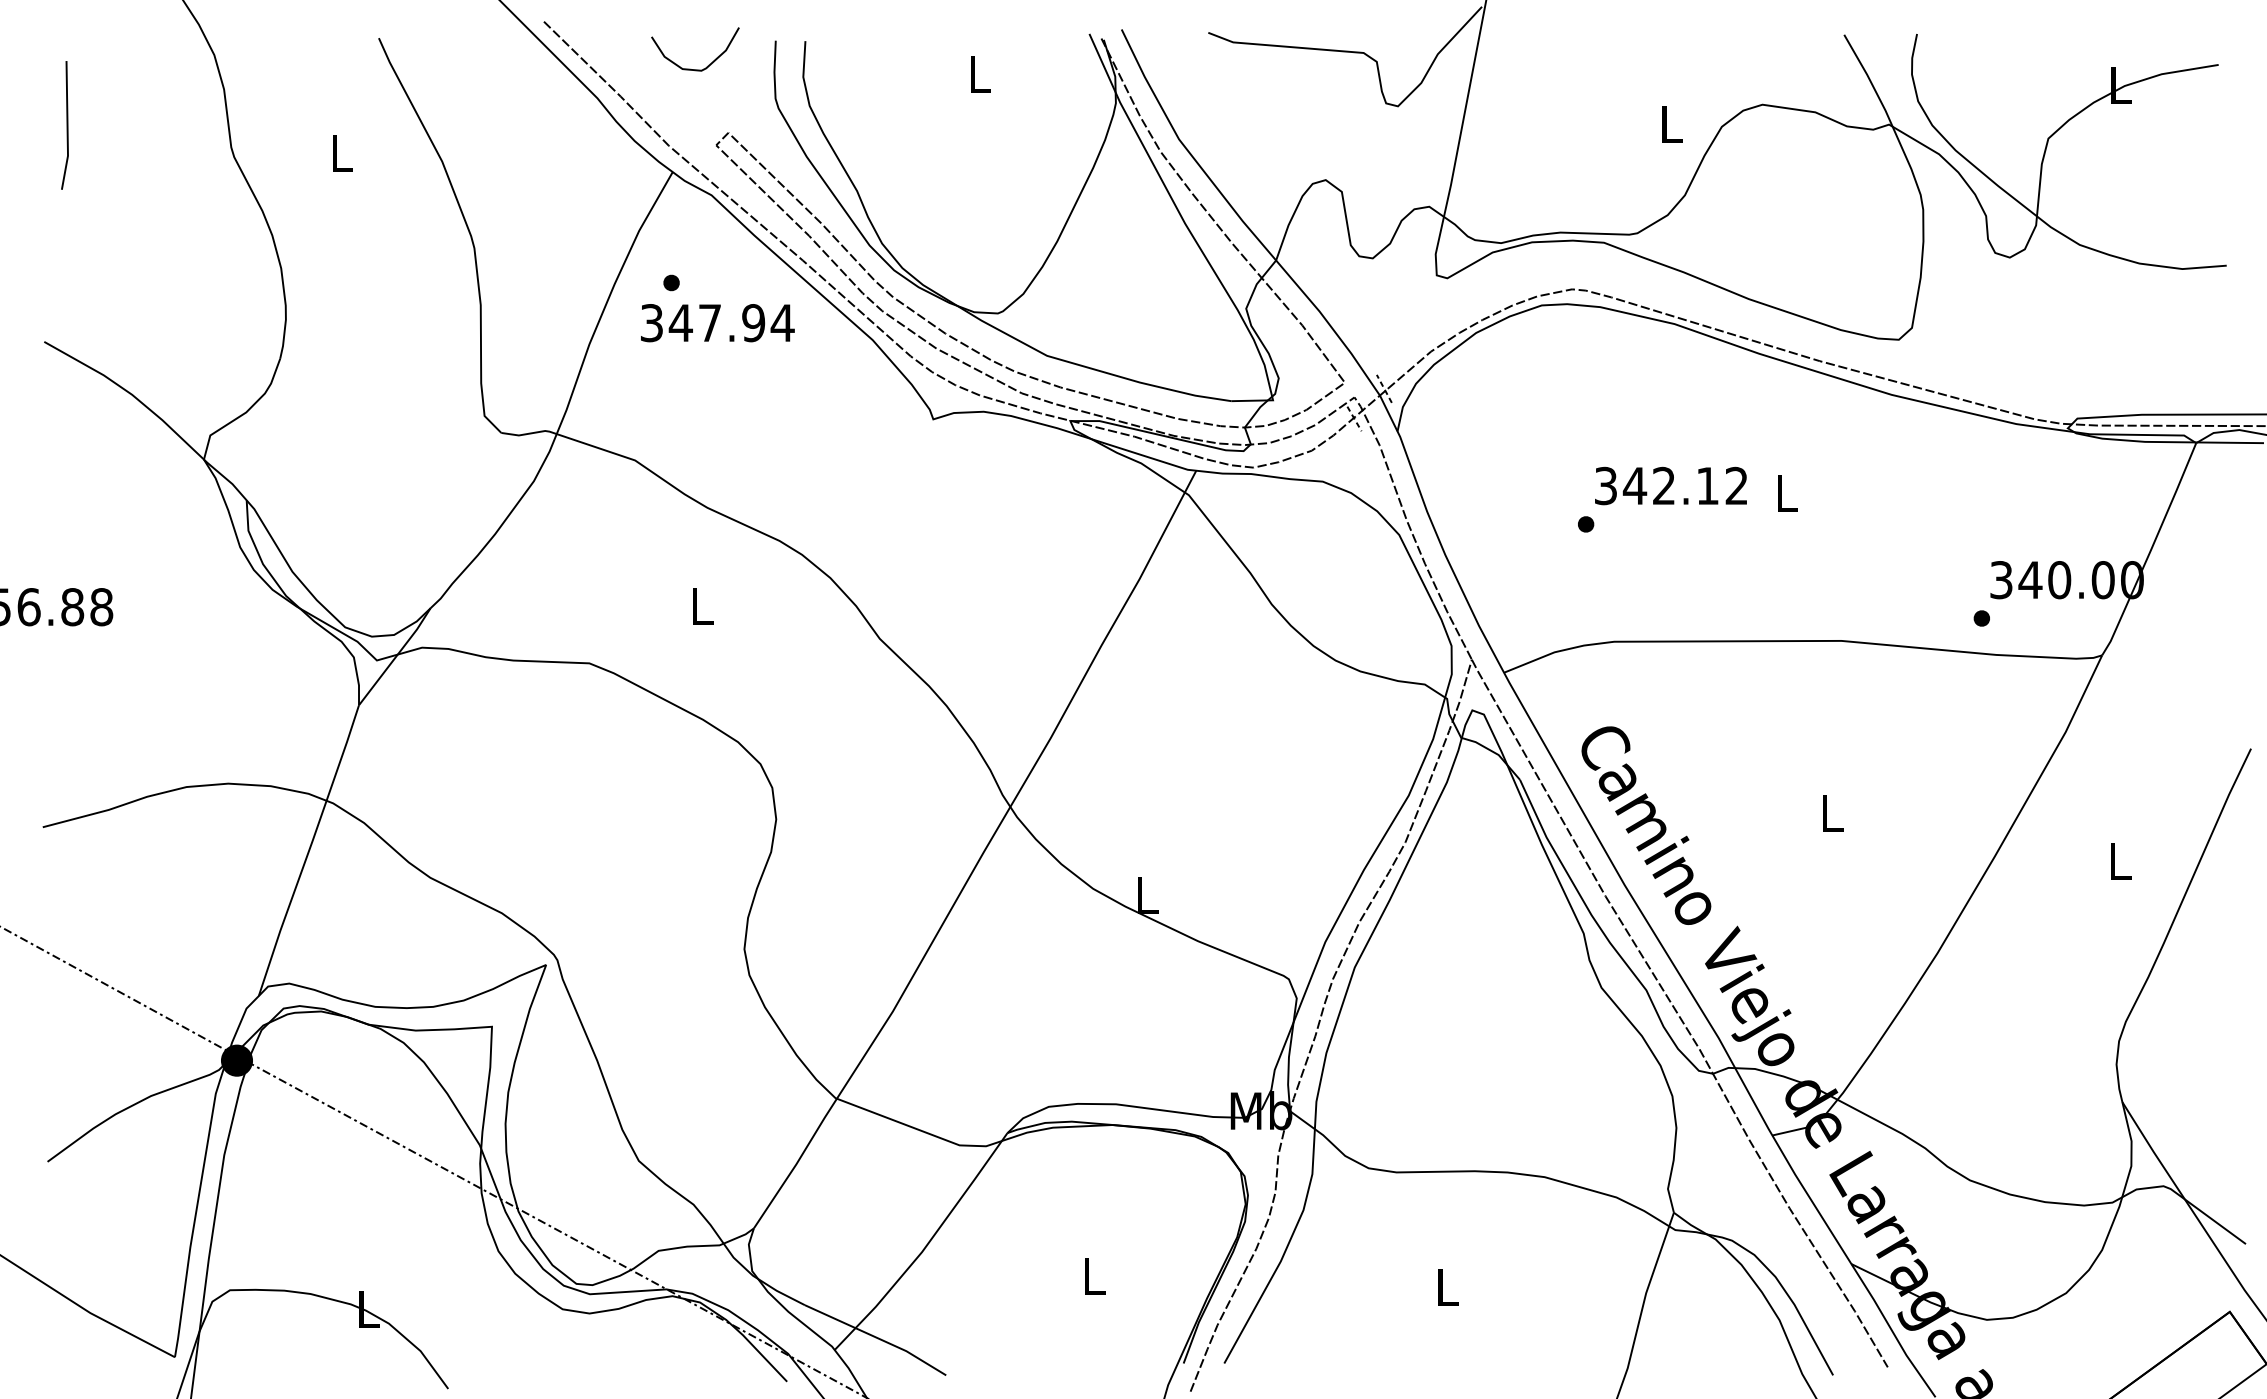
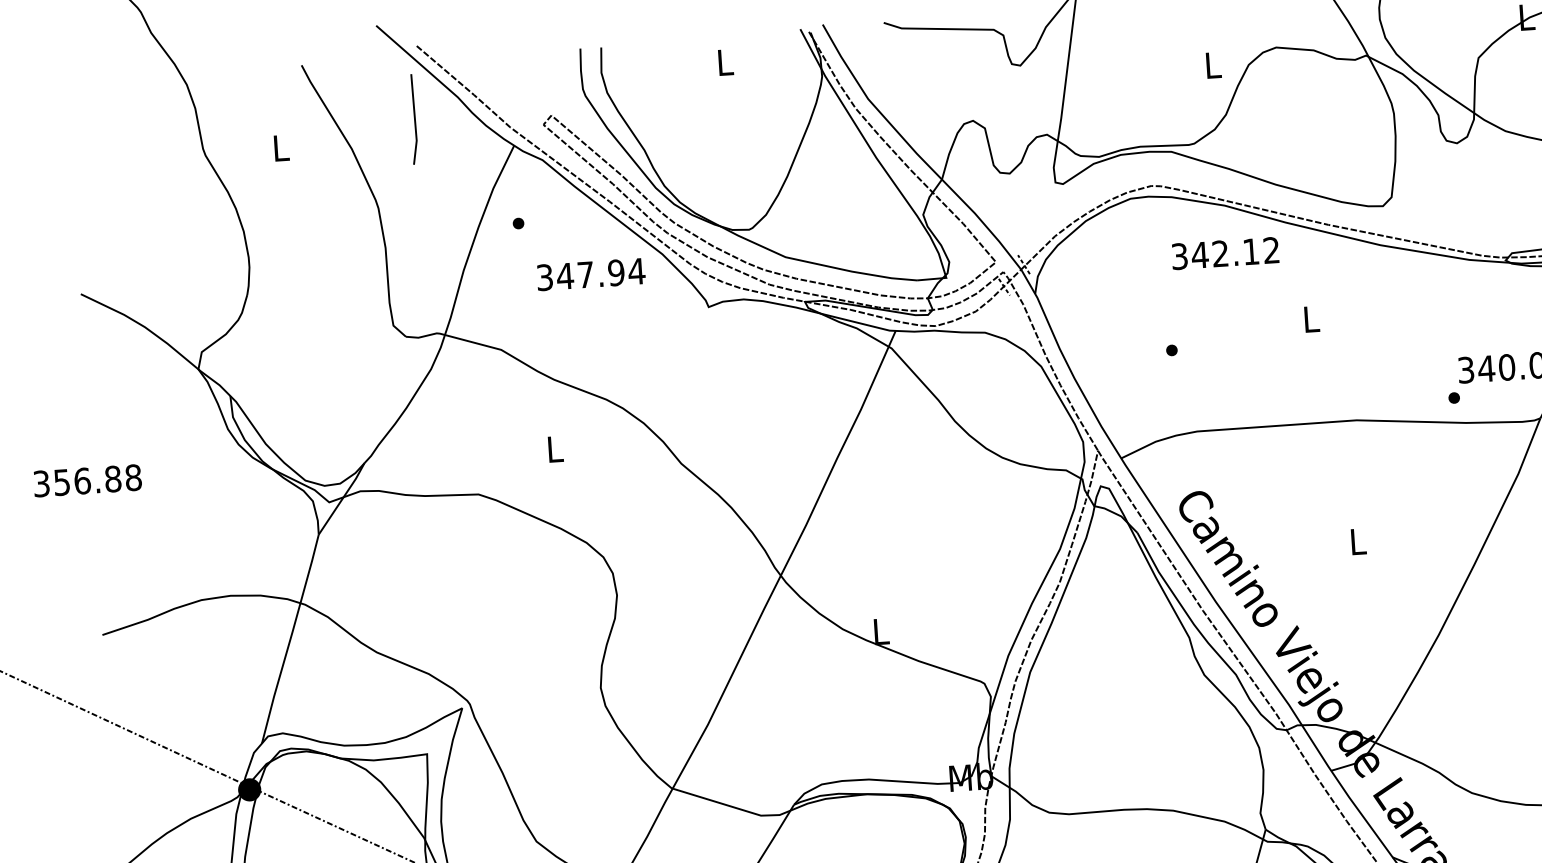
curve: (690, 68) -> (521, 72), removed
line: (66, 125) -> (414, 119), moved
text: (717, 323) -> (591, 274), moved
text: (1670, 485) -> (1225, 253), moved

